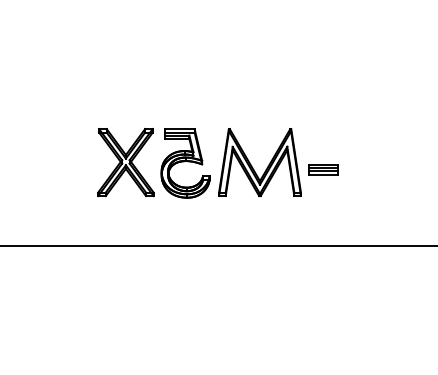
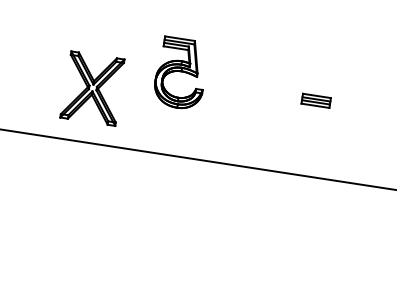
part: (125, 162) -> (92, 88), moved
part: (253, 167) -> (247, 87), removed

